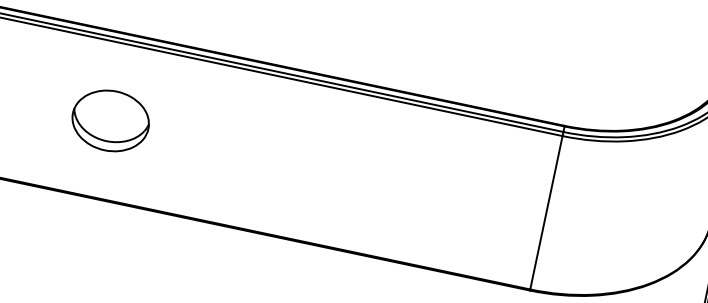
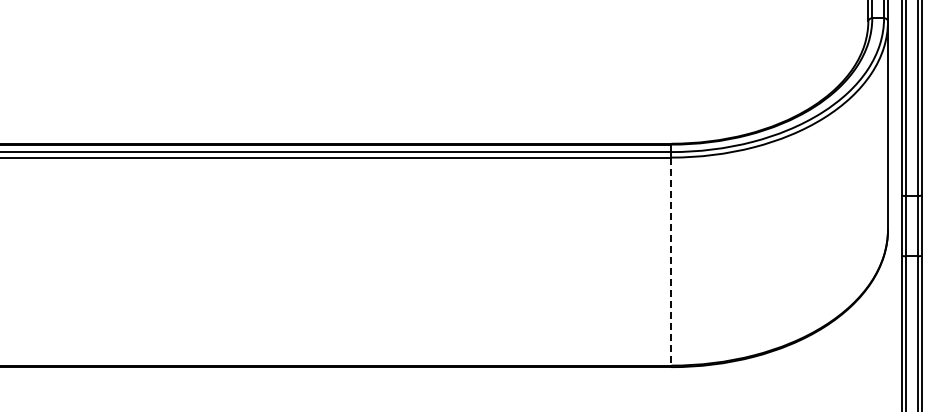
part: (110, 120) -> (80, 261), removed
line: (546, 213) -> (671, 262), solid -> dashed

